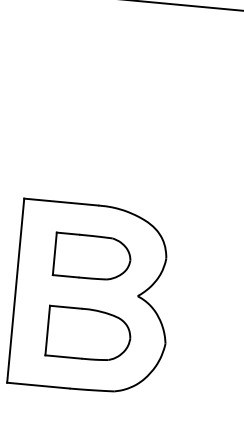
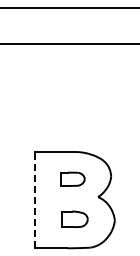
part: (91, 257) -> (72, 179), size x0.6
line: (15, 289) -> (34, 199), solid -> dashed
part: (88, 334) -> (74, 219), size x0.6

